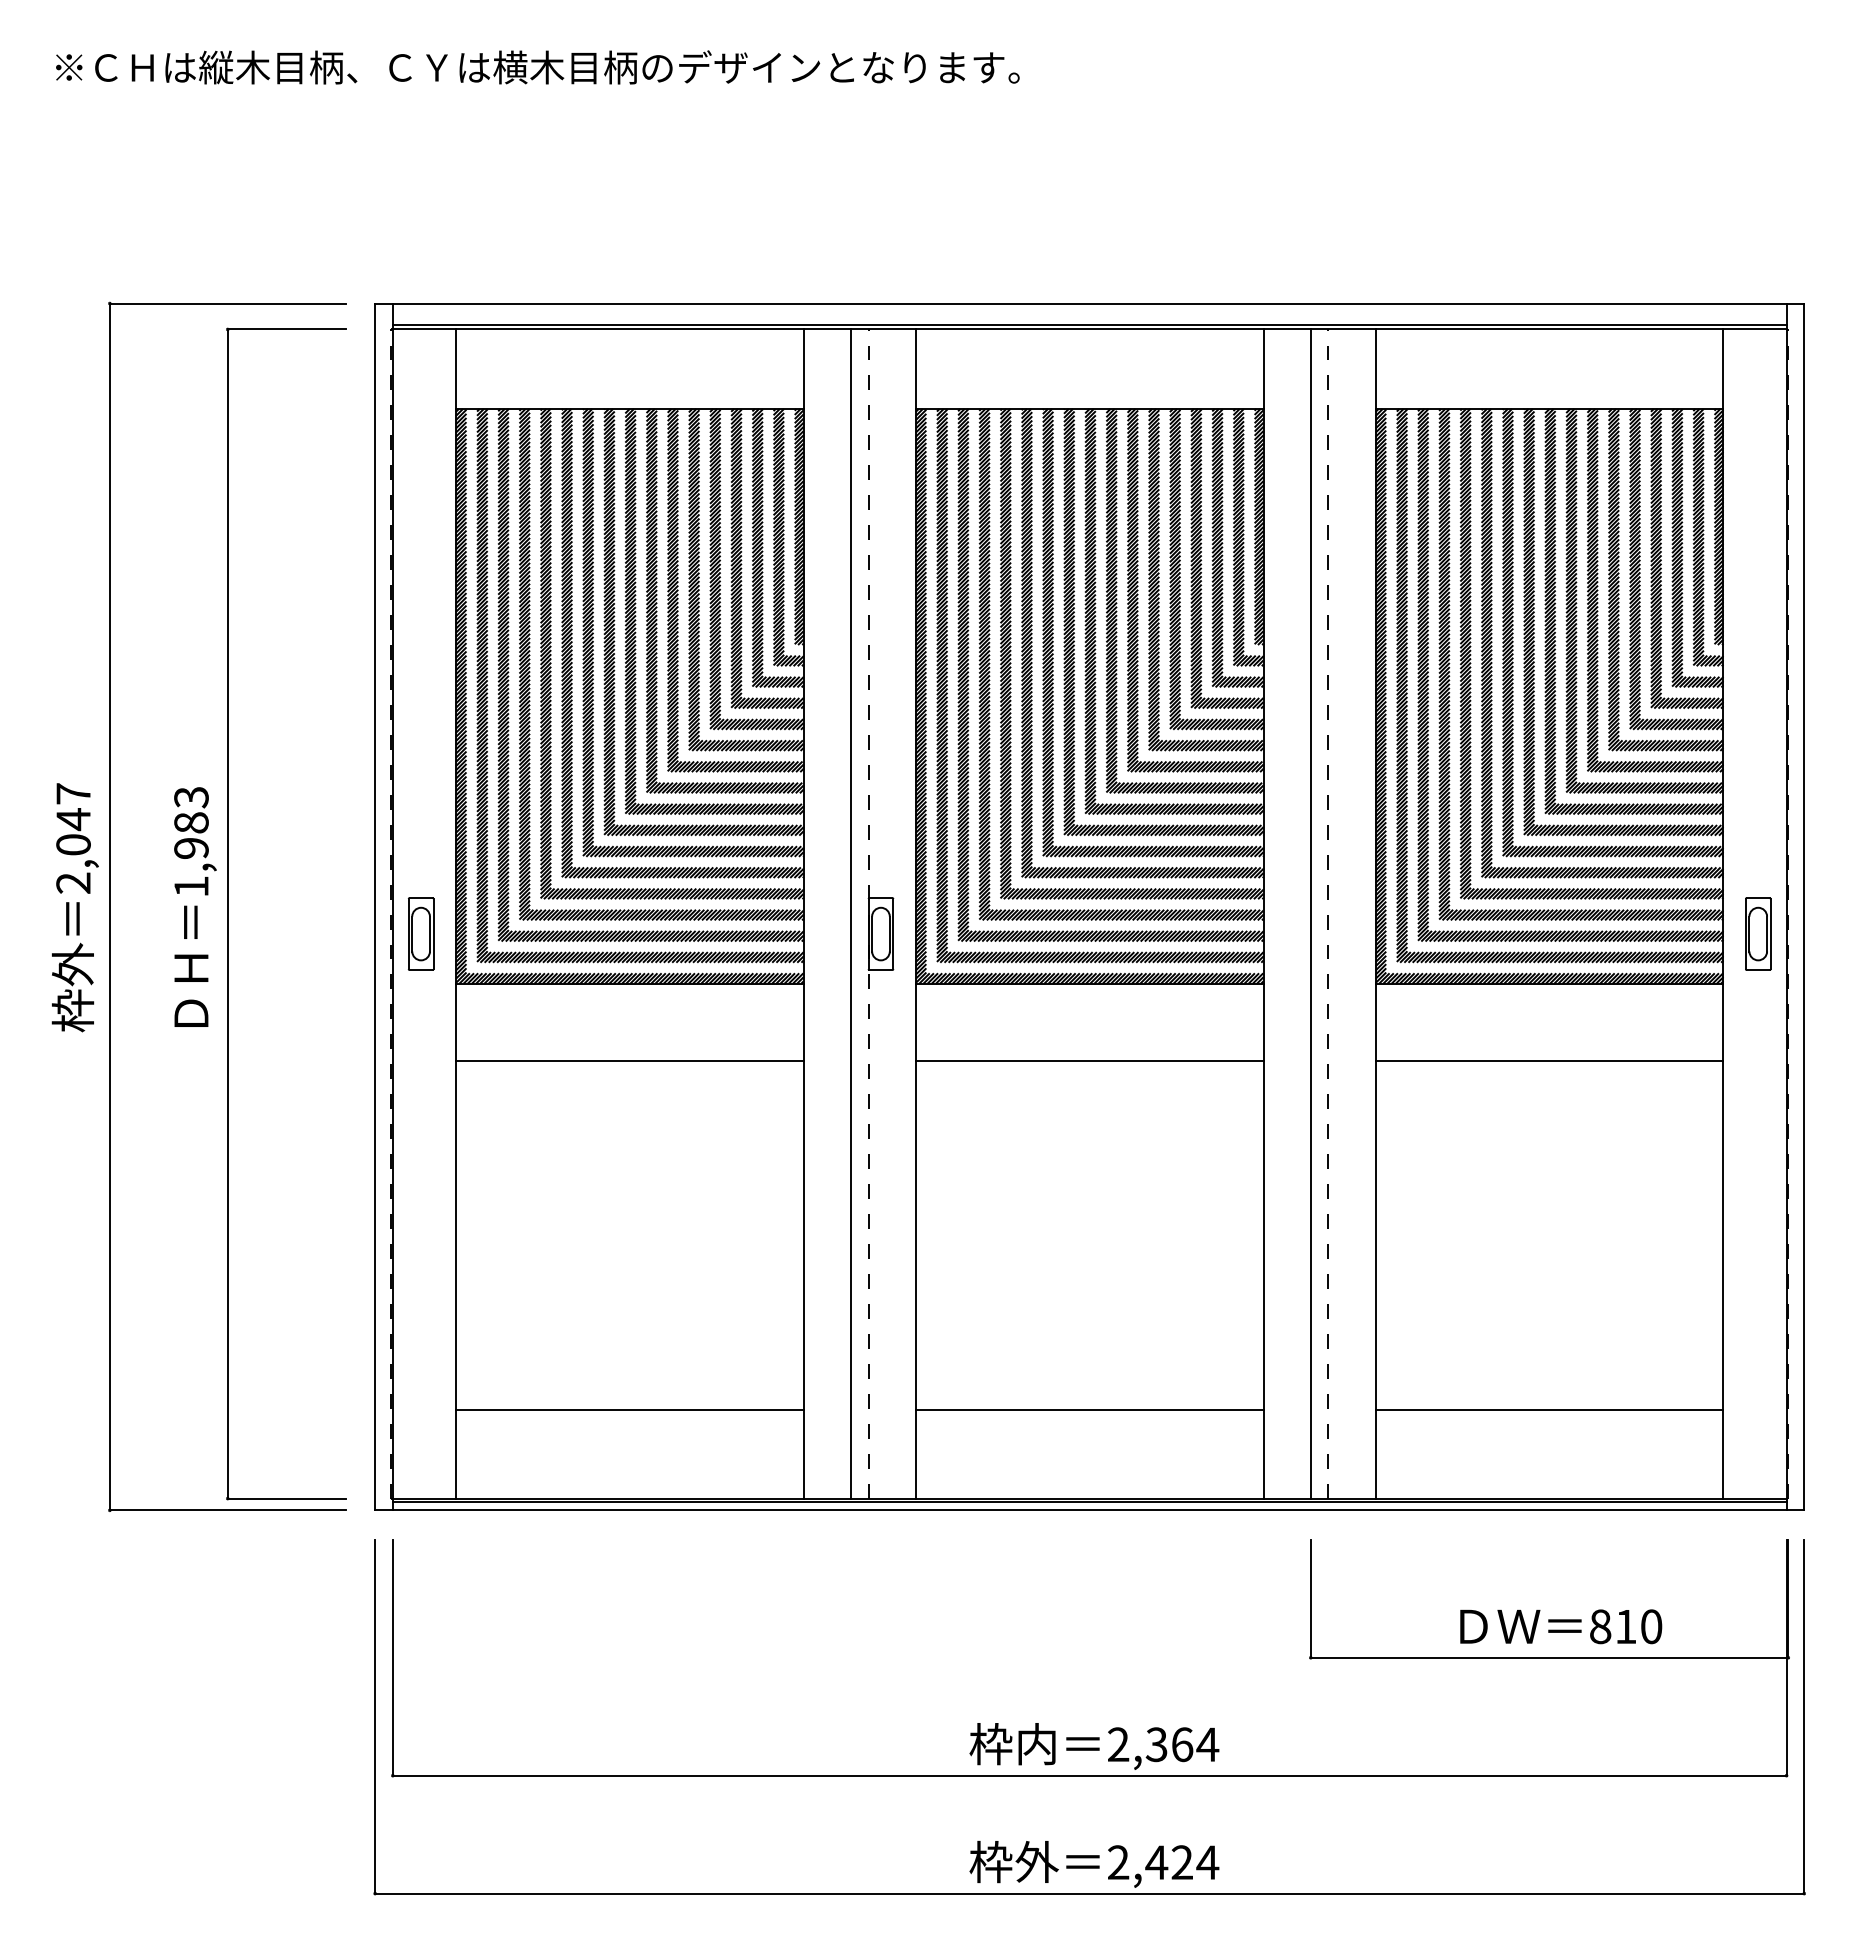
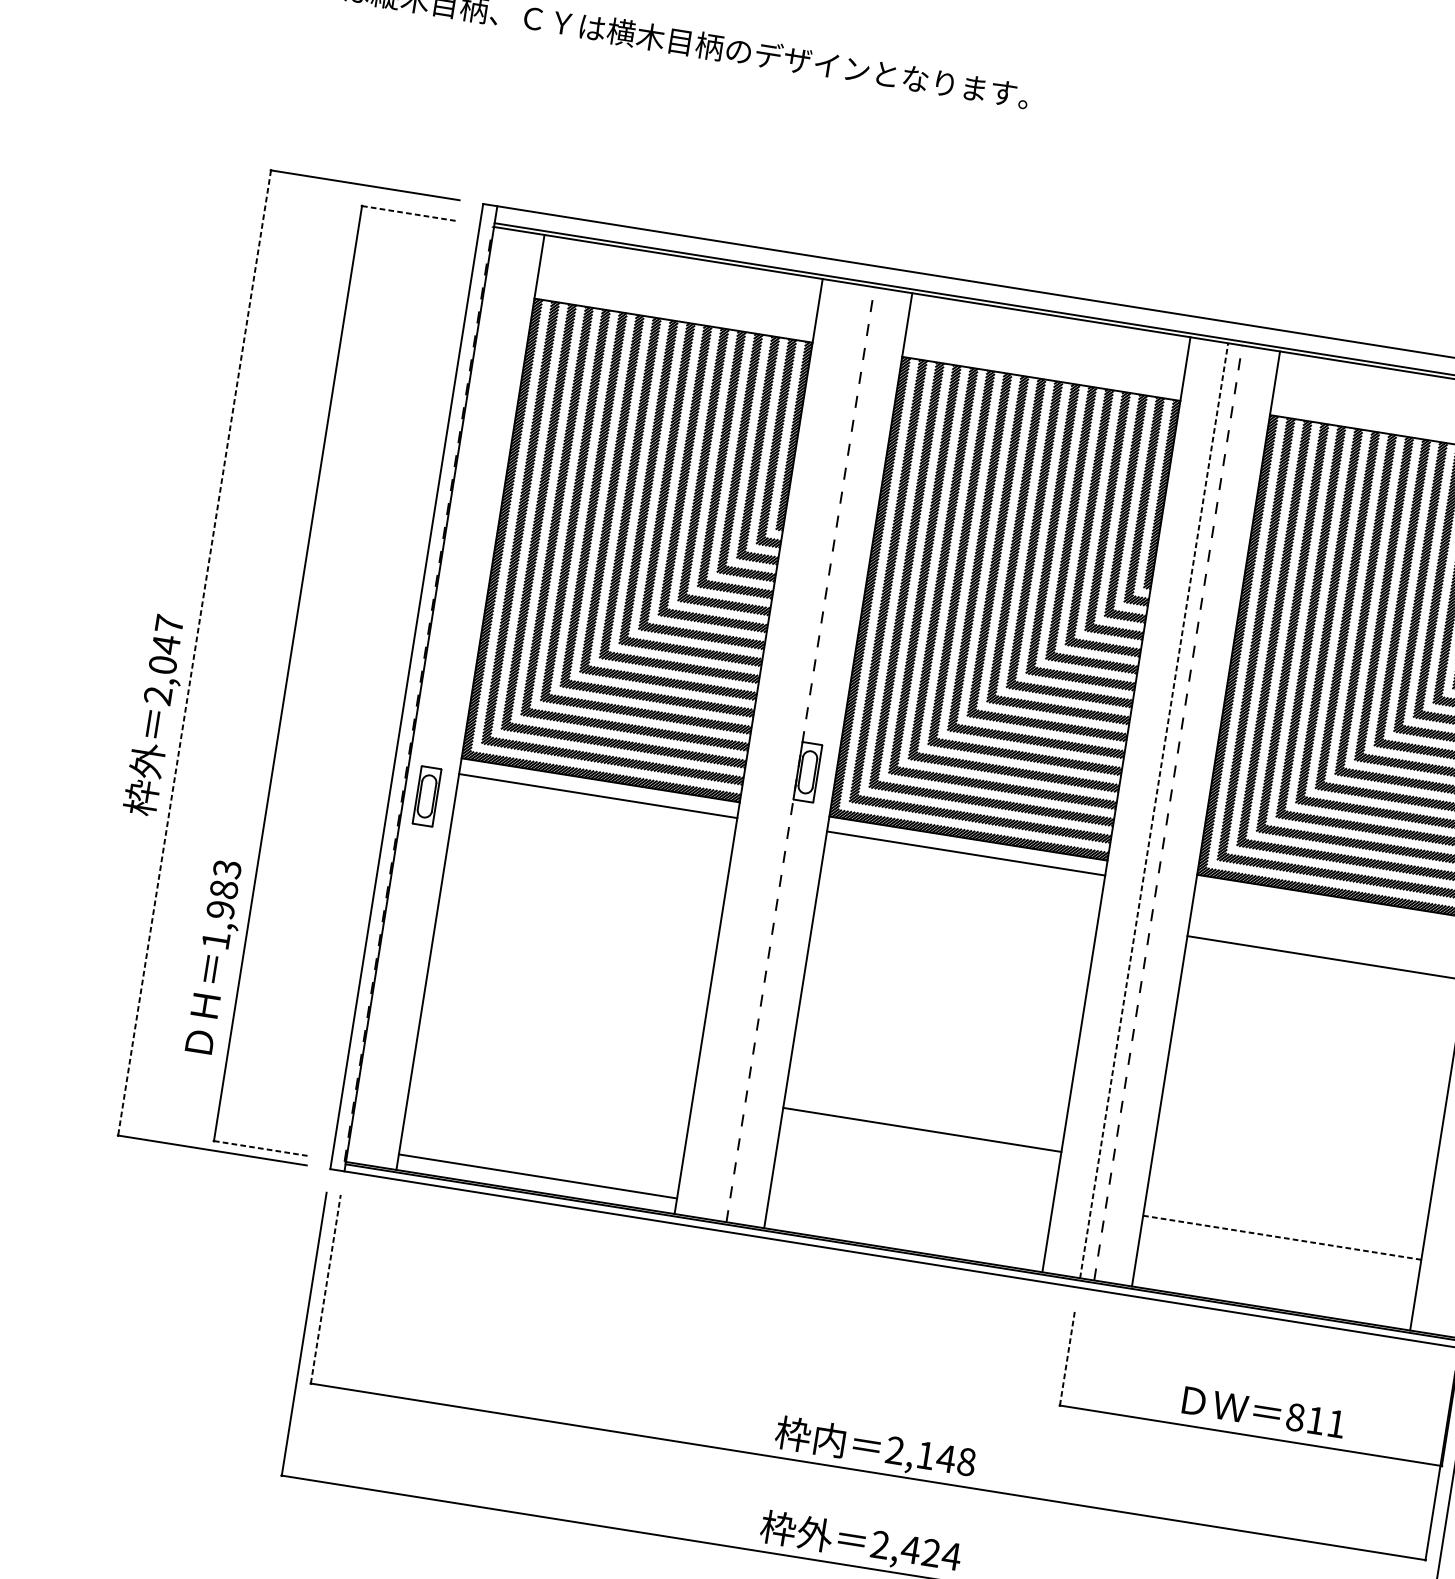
line: (286, 329) -> (409, 213), solid -> dashed
text: (195, 906) -> (216, 956), moved
text: (74, 907) -> (155, 715), moved
line: (109, 907) -> (194, 653), solid -> dashed
line: (850, 913) -> (786, 752), removed
line: (1310, 914) -> (1153, 811), solid -> dashed
part: (421, 933) -> (427, 796), moved
line: (629, 1060) -> (597, 795), moved
line: (1089, 1060) -> (965, 853), moved
line: (629, 1410) -> (537, 1176), moved
line: (1089, 1410) -> (922, 1130), moved
line: (1549, 1410) -> (1282, 1238), solid -> dashed
line: (286, 1498) -> (260, 1148), solid -> dashed
line: (1310, 1598) -> (1067, 1358), solid -> dashed
text: (1651, 1626) -> (1336, 1423), 810 -> 811
line: (392, 1657) -> (325, 1289), solid -> dashed
text: (1182, 1744) -> (946, 1458), 2,364 -> 2,148

